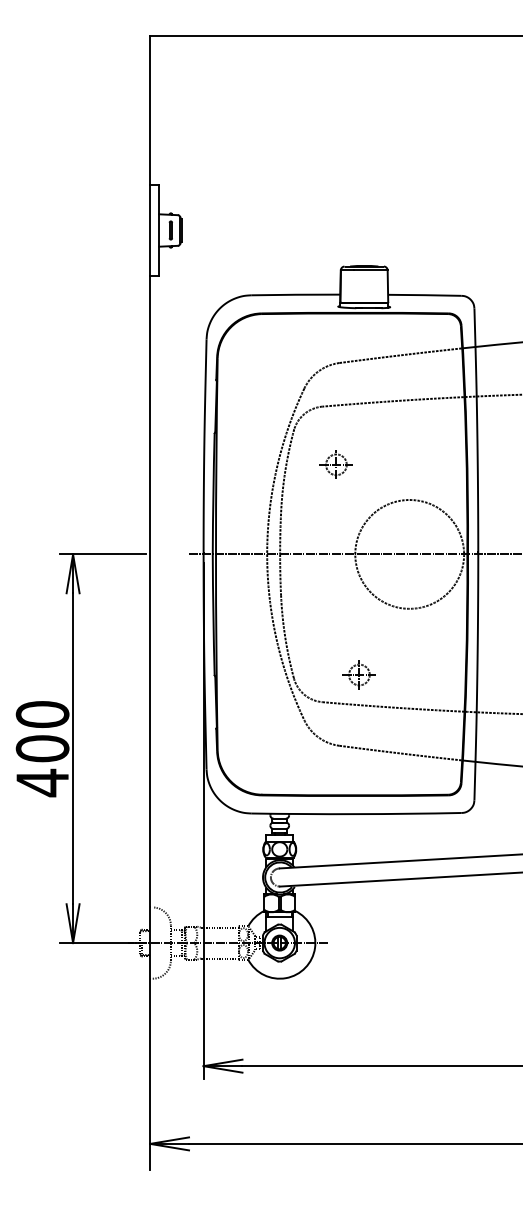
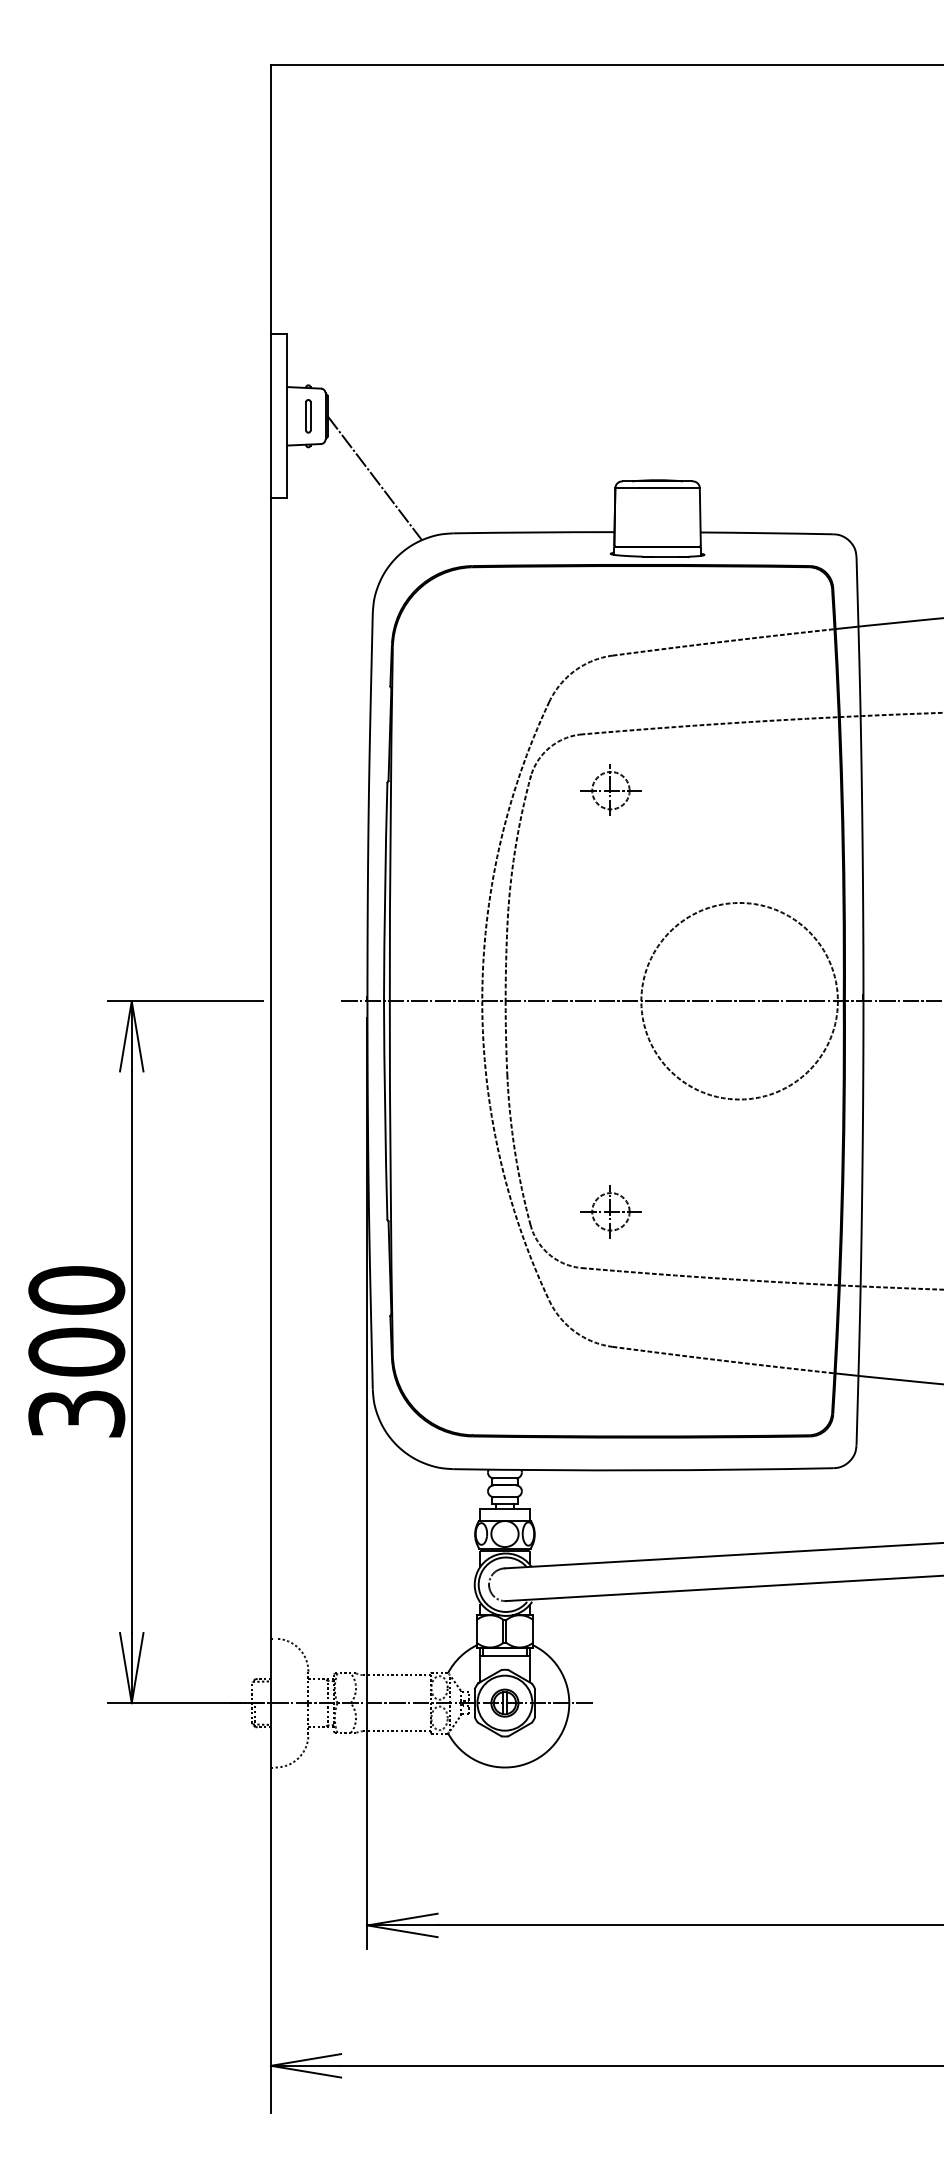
line: (207, 264) -> (374, 477), added
part: (335, 464) -> (609, 790), moved
part: (358, 674) -> (609, 1210), moved
text: (42, 782) -> (76, 1413), 400 -> 300

